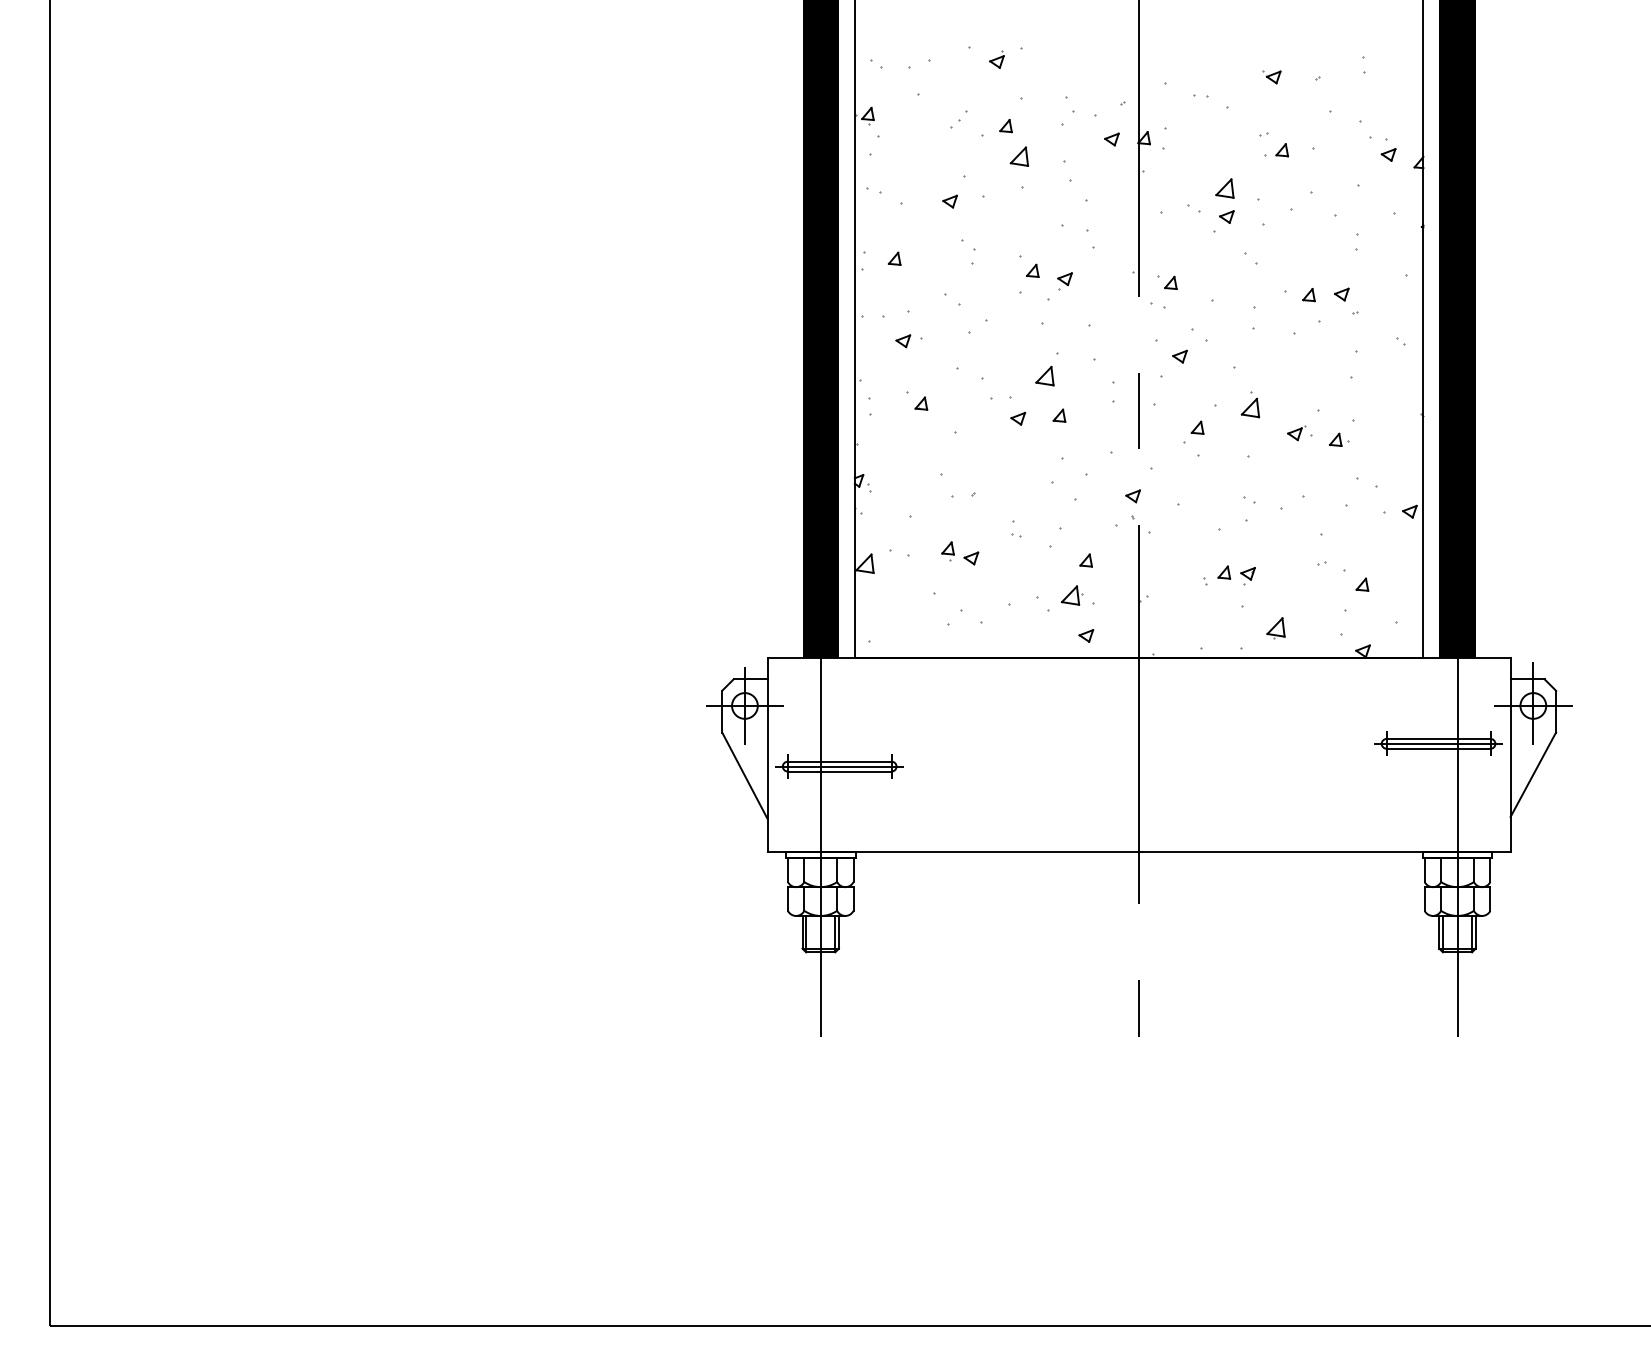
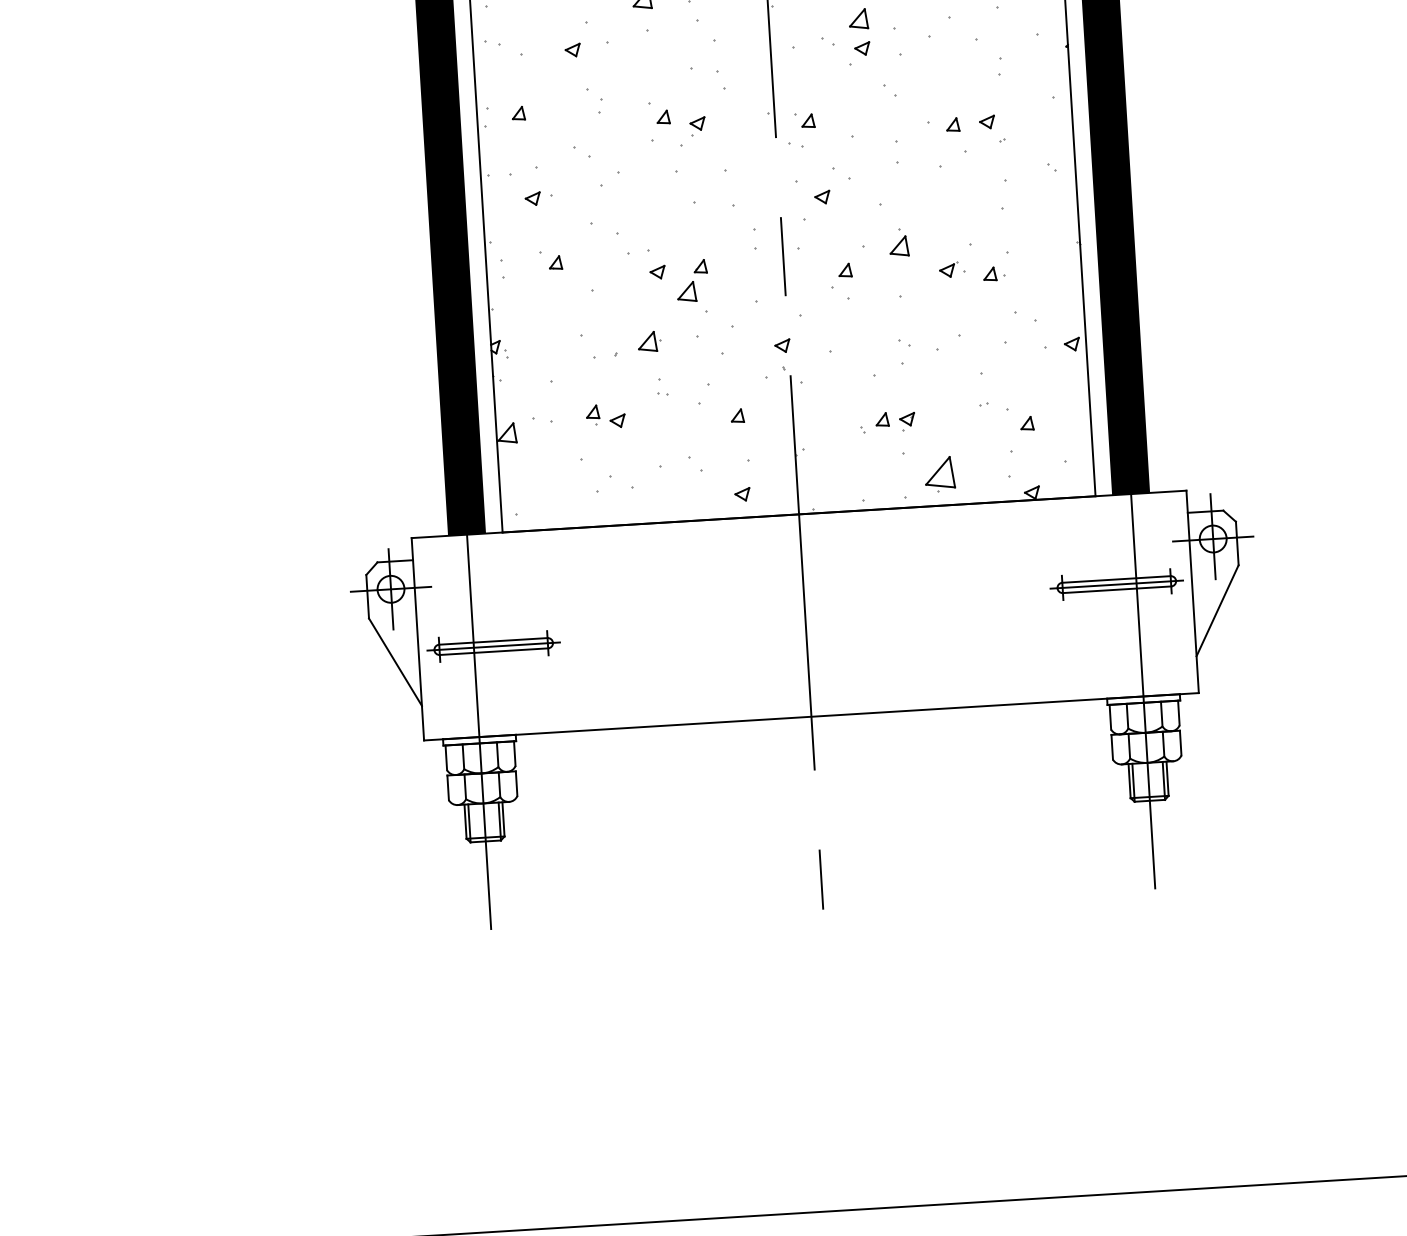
part: (1044, 376) -> (686, 292), moved
part: (1071, 595) -> (648, 341), moved
part: (1275, 628) -> (939, 474), size x1.6

